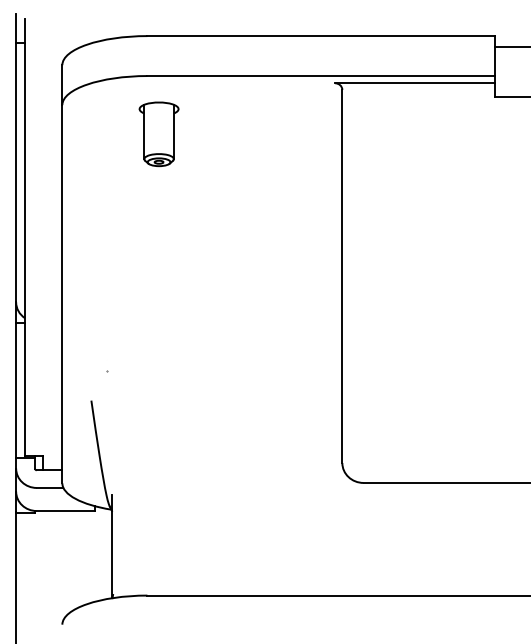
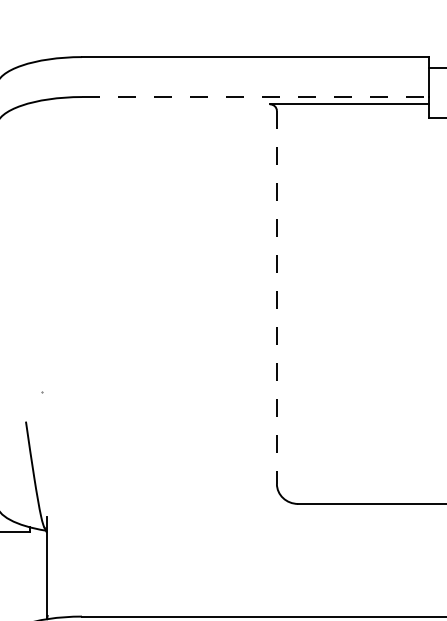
line: (321, 76) -> (256, 97), solid -> dashed
part: (158, 134) -> (93, 155), removed
line: (342, 276) -> (277, 297), solid -> dashed

